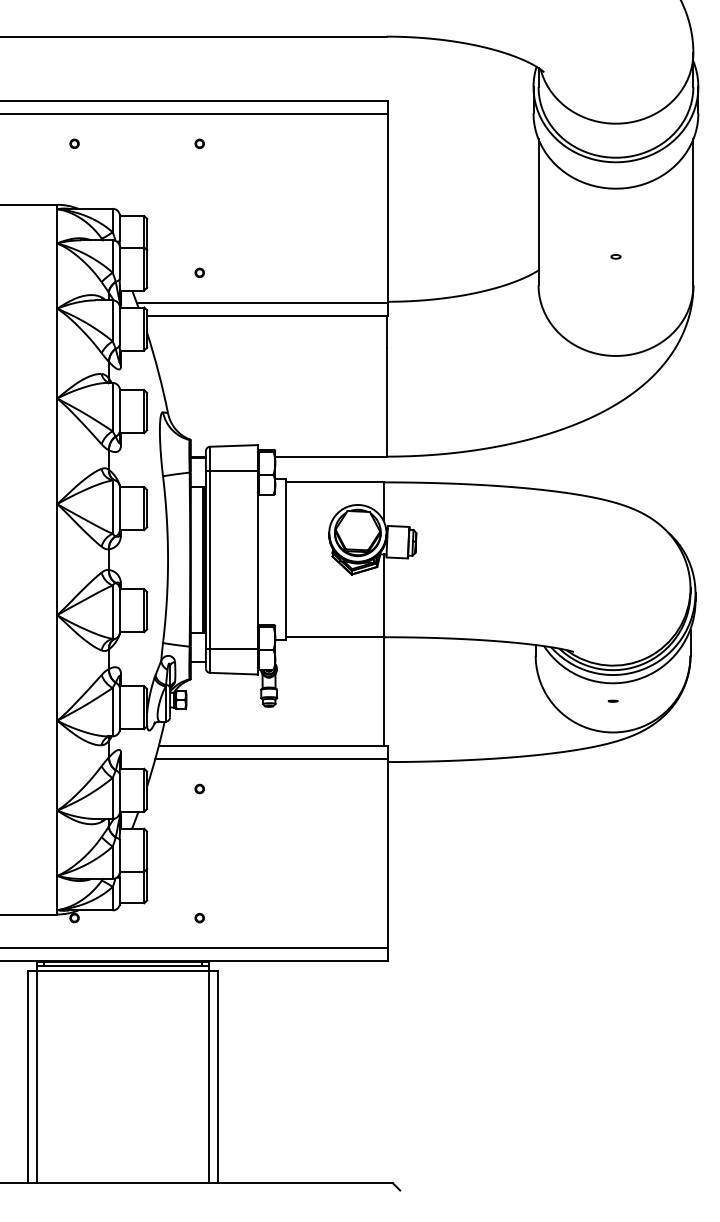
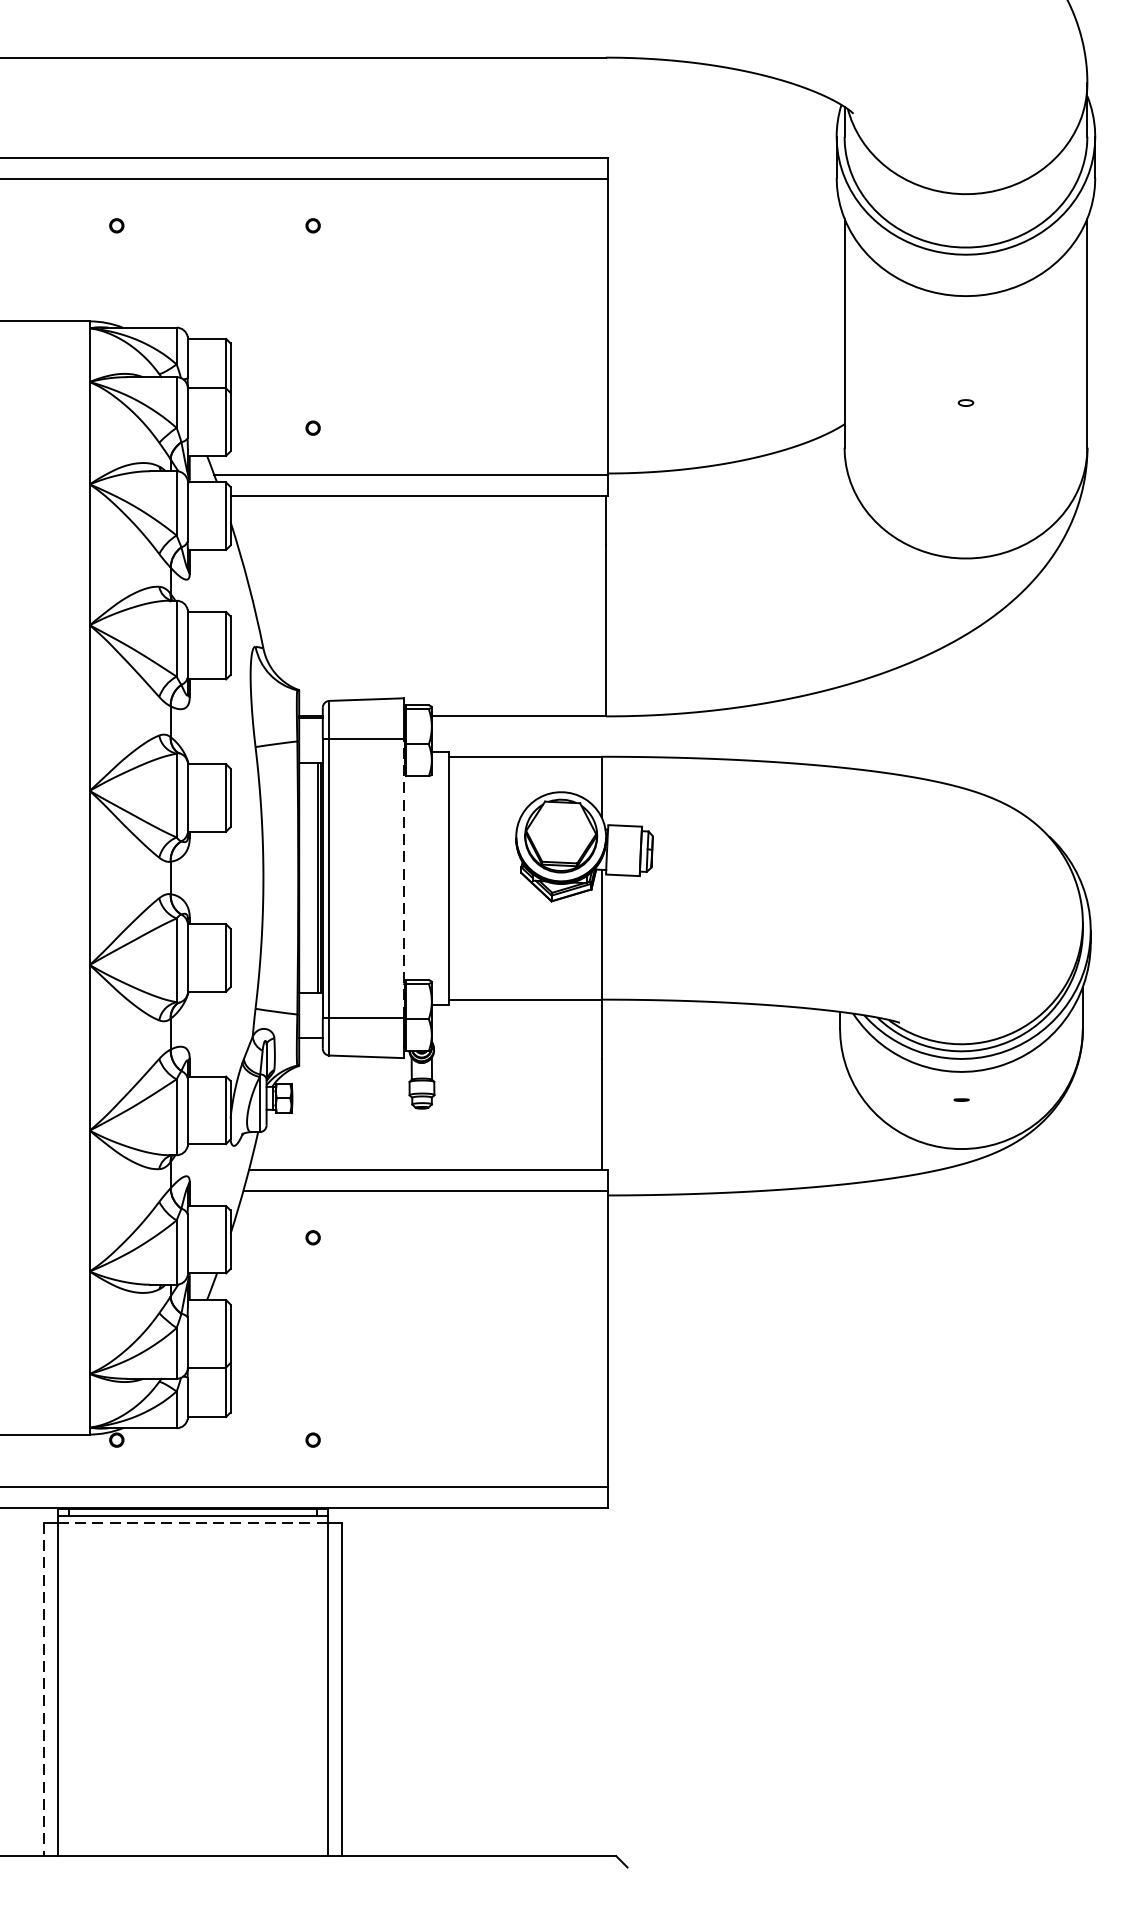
line: (257, 559) -> (403, 877), solid -> dashed
line: (123, 970) -> (193, 1522), solid -> dashed
line: (27, 1077) -> (42, 1690), solid -> dashed

